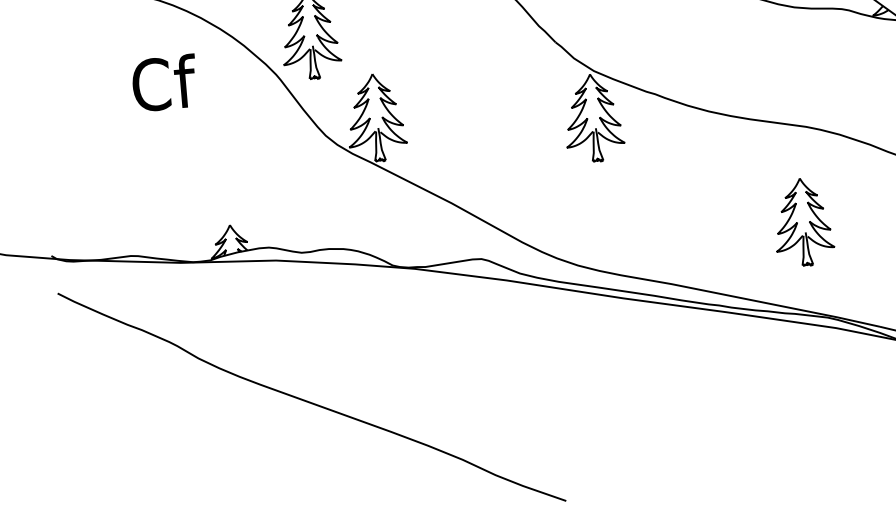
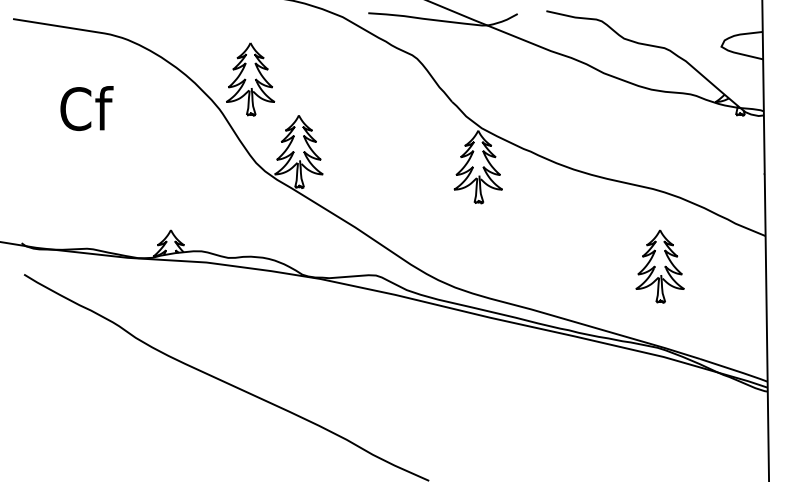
text: (164, 83) -> (86, 108), moved
part: (802, 222) -> (659, 266), moved

